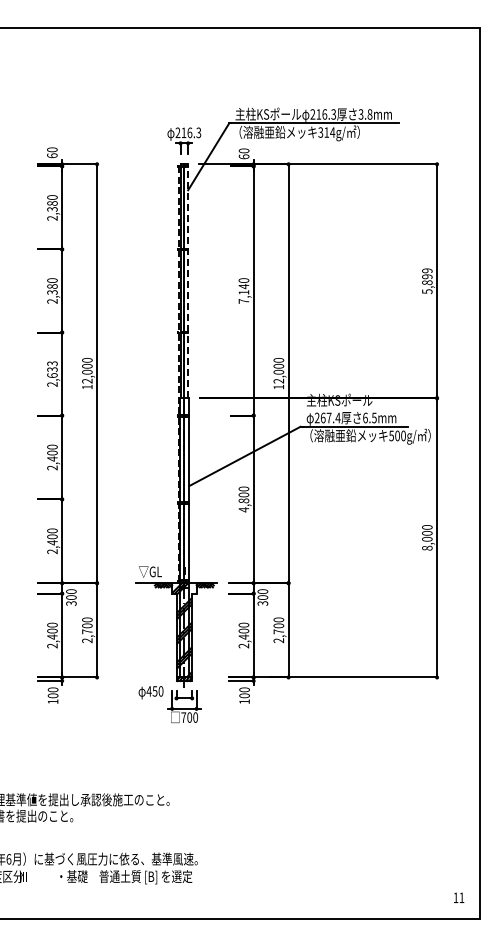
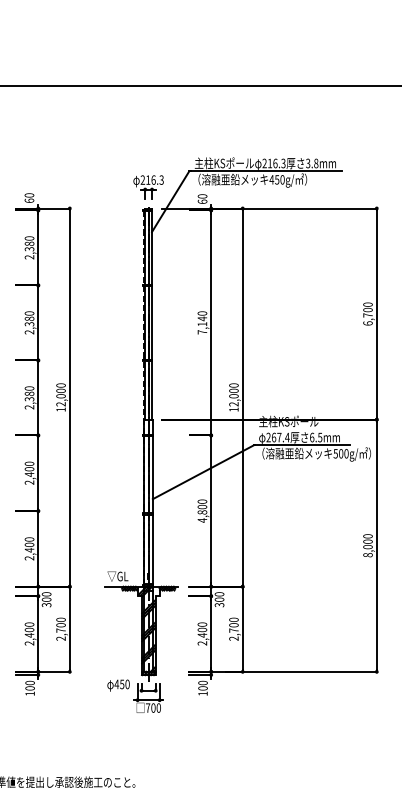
text: (326, 132) -> (276, 179), 314g/ -> 450g/
line: (188, 281) -> (152, 314), dashed -> solid
text: (427, 281) -> (368, 314), 5,899 -> 6,700
text: (52, 369) -> (29, 393), 2,633 -> 2,380

